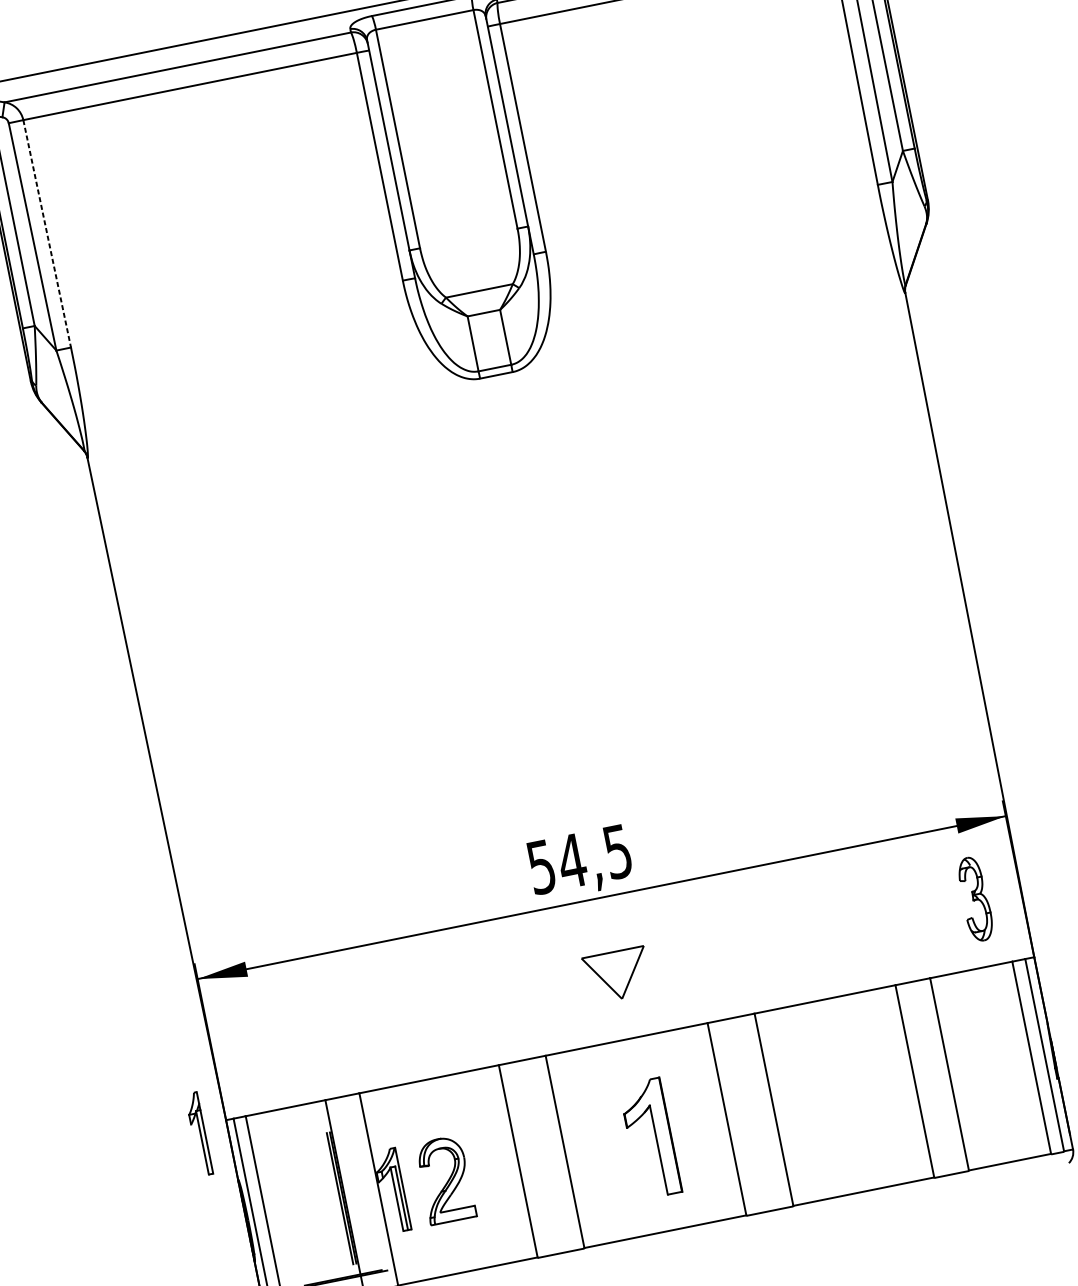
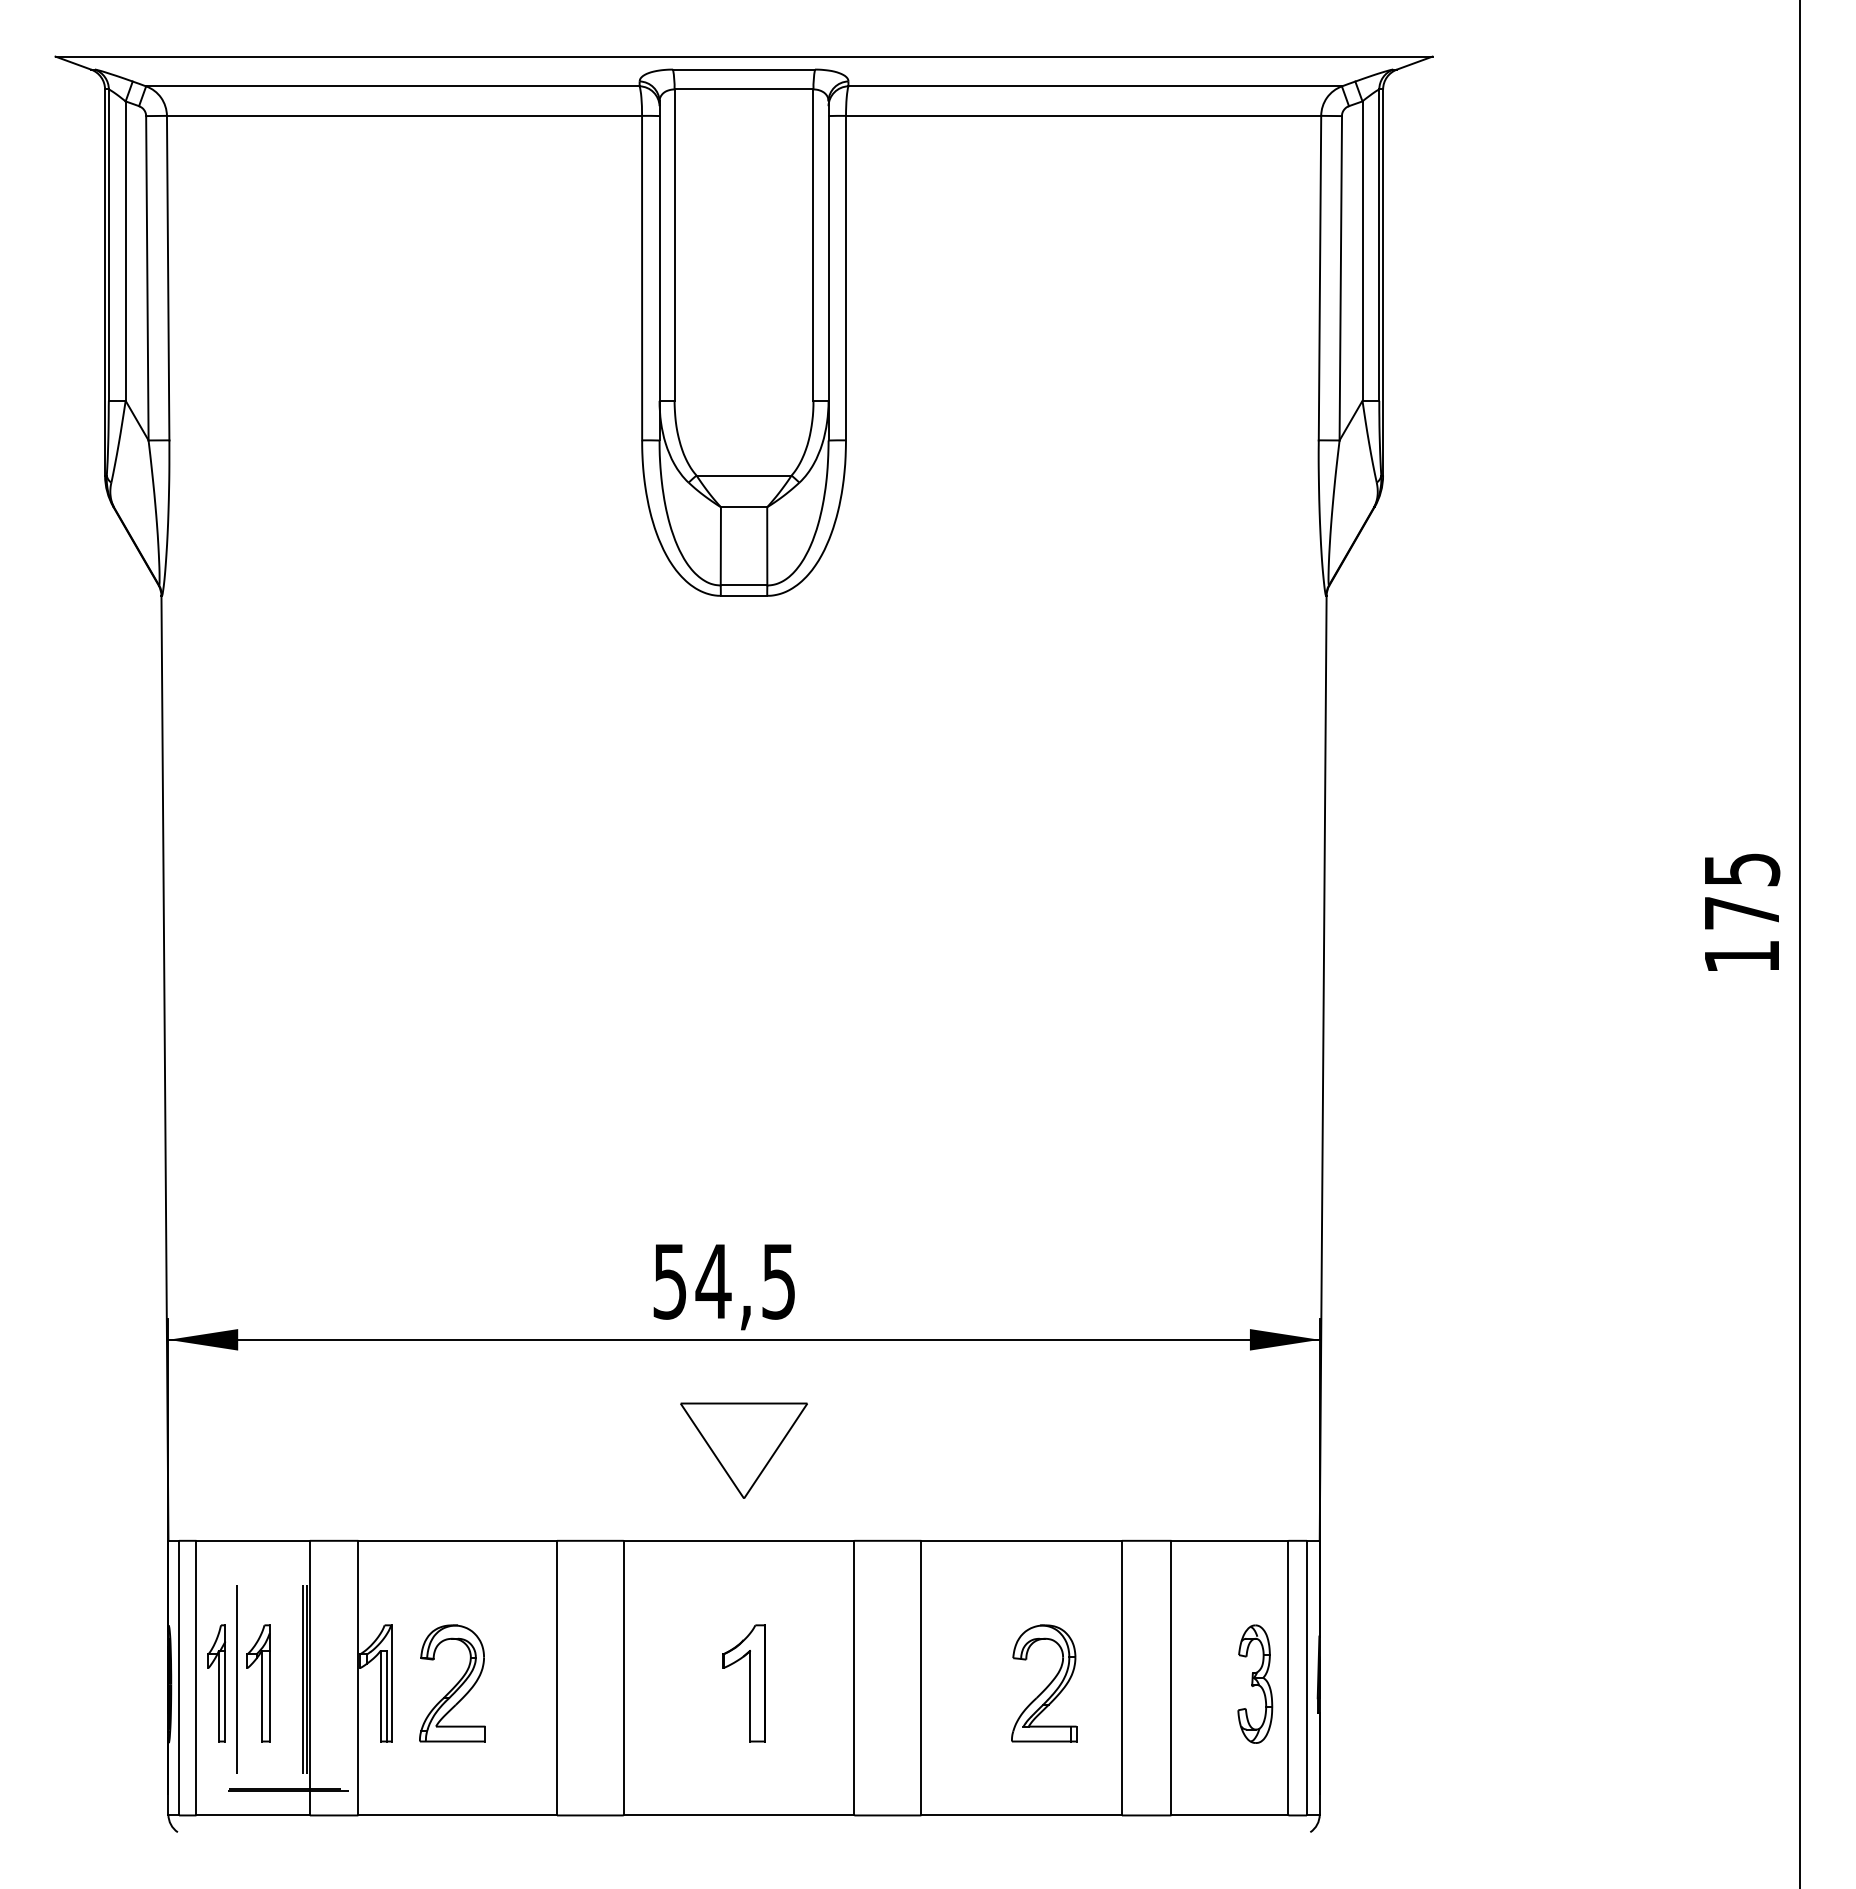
line: (47, 234) -> (168, 278), dashed -> solid
part: (975, 898) -> (1255, 1683), moved
part: (616, 975) -> (743, 1450), size x1.43
part: (861, 1096) -> (1044, 1683), added
part: (199, 1134) -> (216, 1683), moved
part: (649, 1138) -> (743, 1683), size x0.71
line: (294, 1207) -> (237, 1679), added
part: (309, 1207) -> (258, 1683), added

